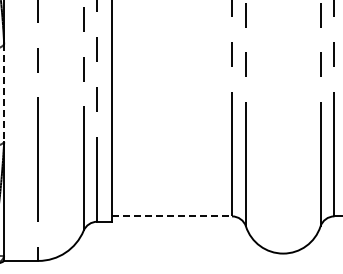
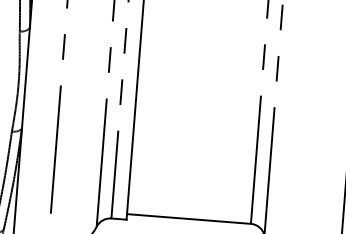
line: (4, 93) -> (26, 78), dashed -> solid
line: (172, 216) -> (189, 219), dashed -> solid

